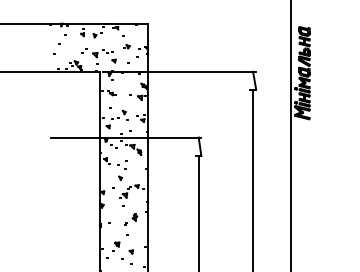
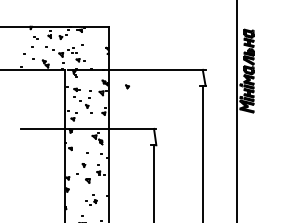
part: (126, 46) -> (126, 86), moved
part: (131, 219) -> (93, 202), size x0.6

